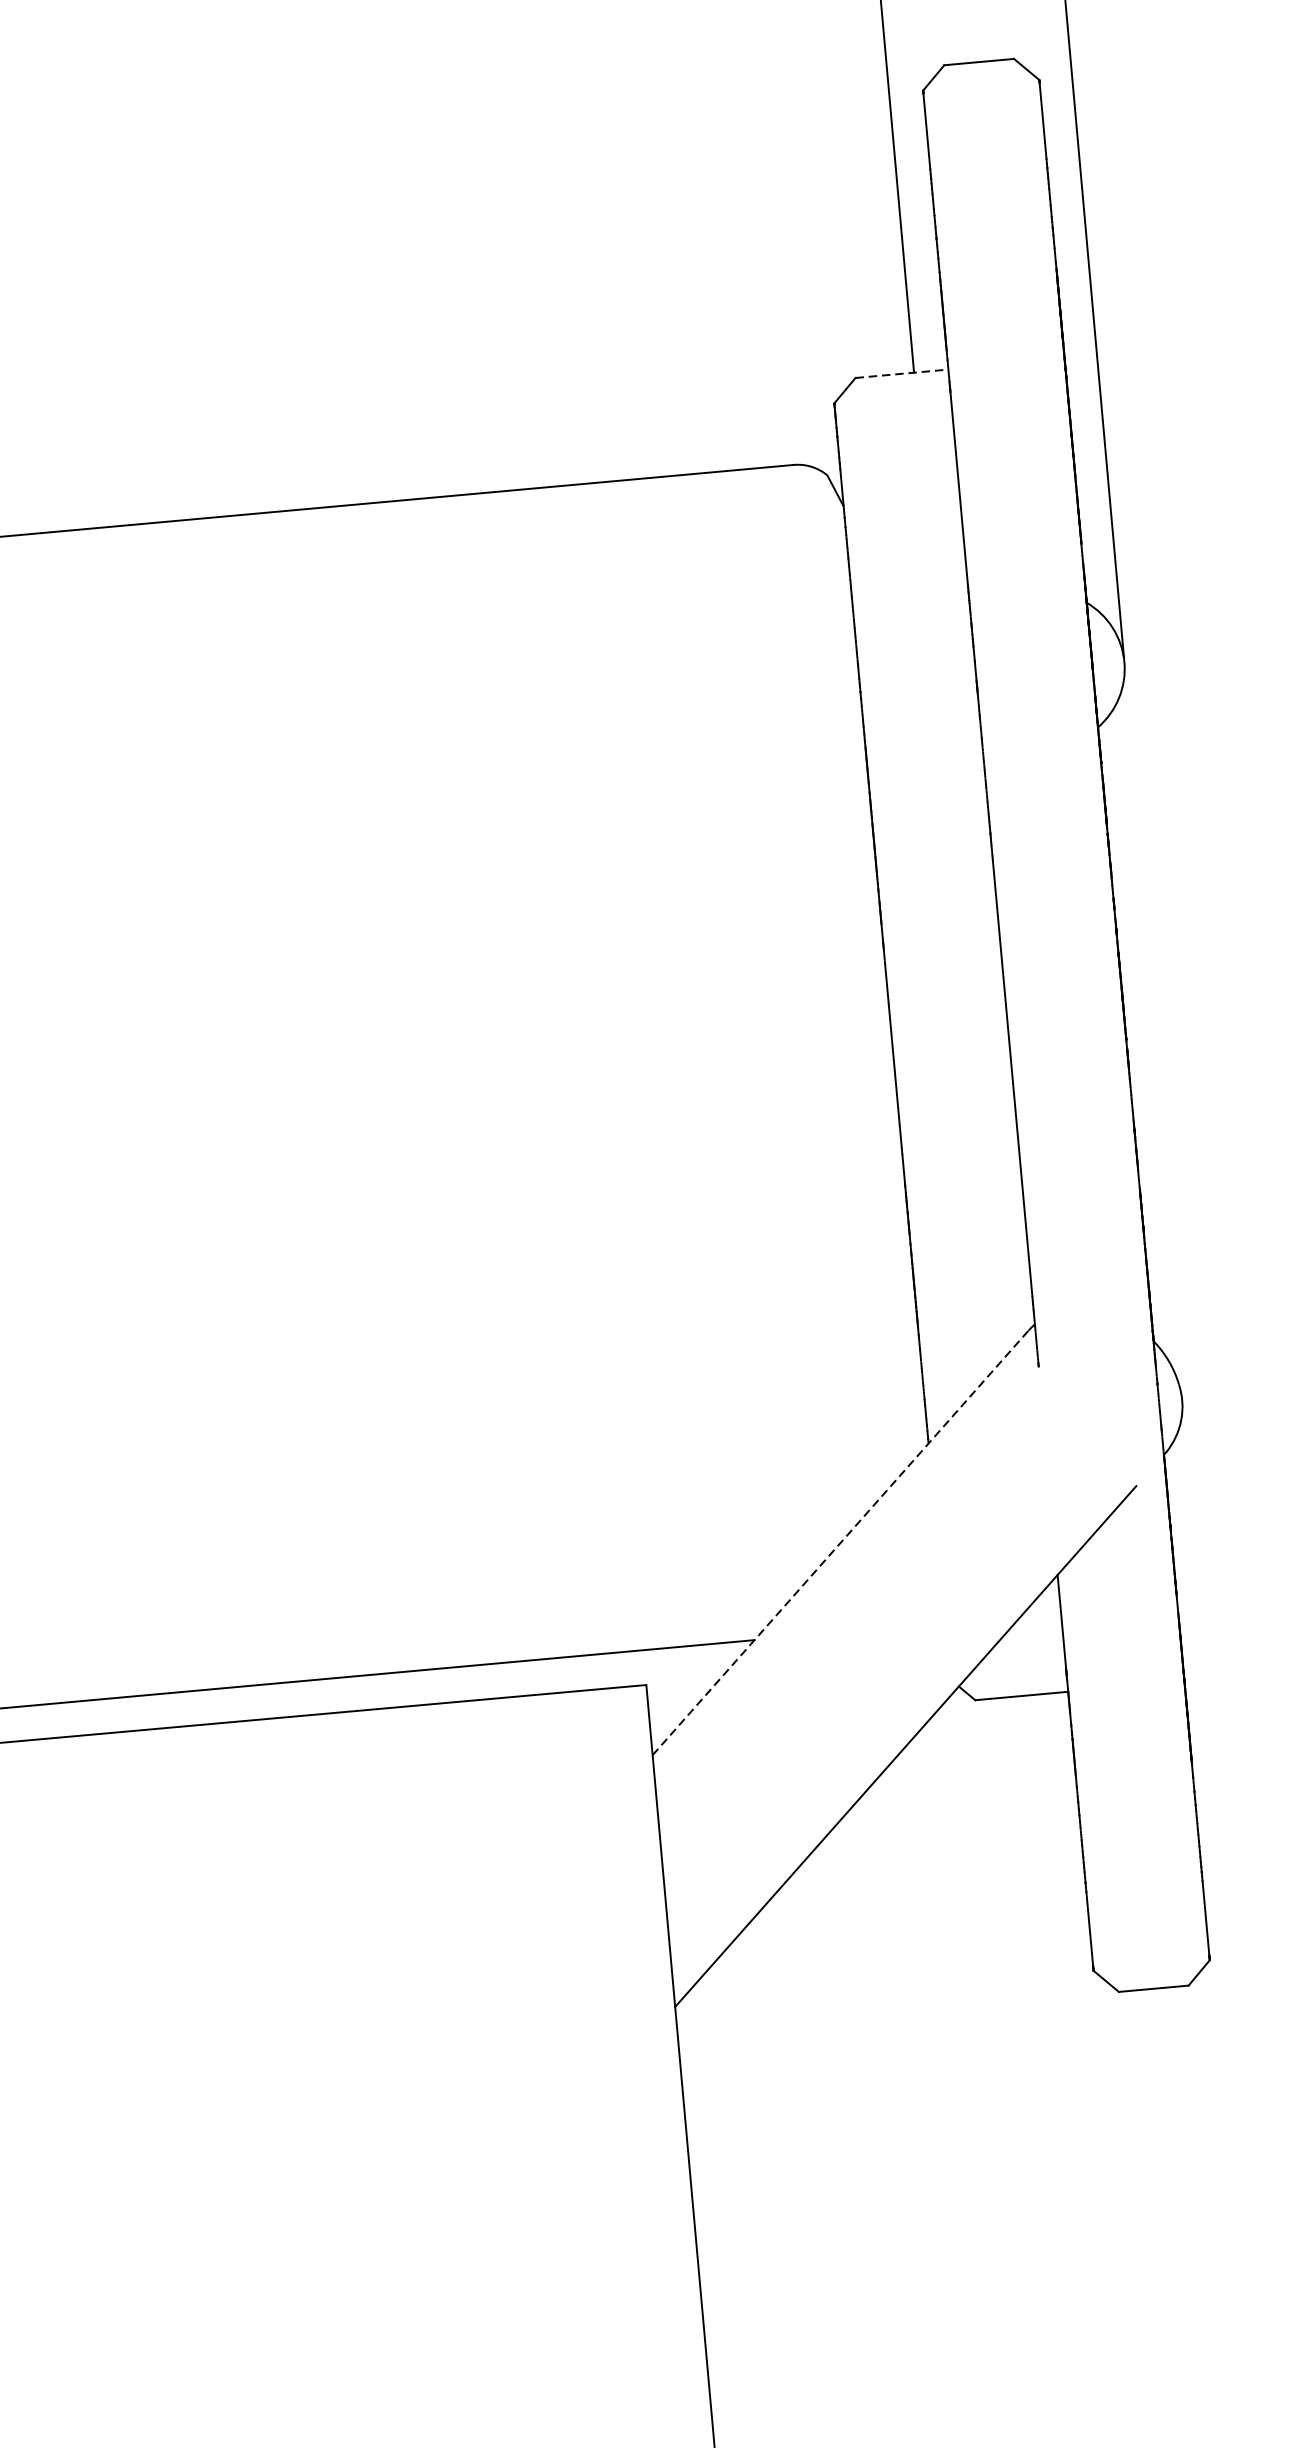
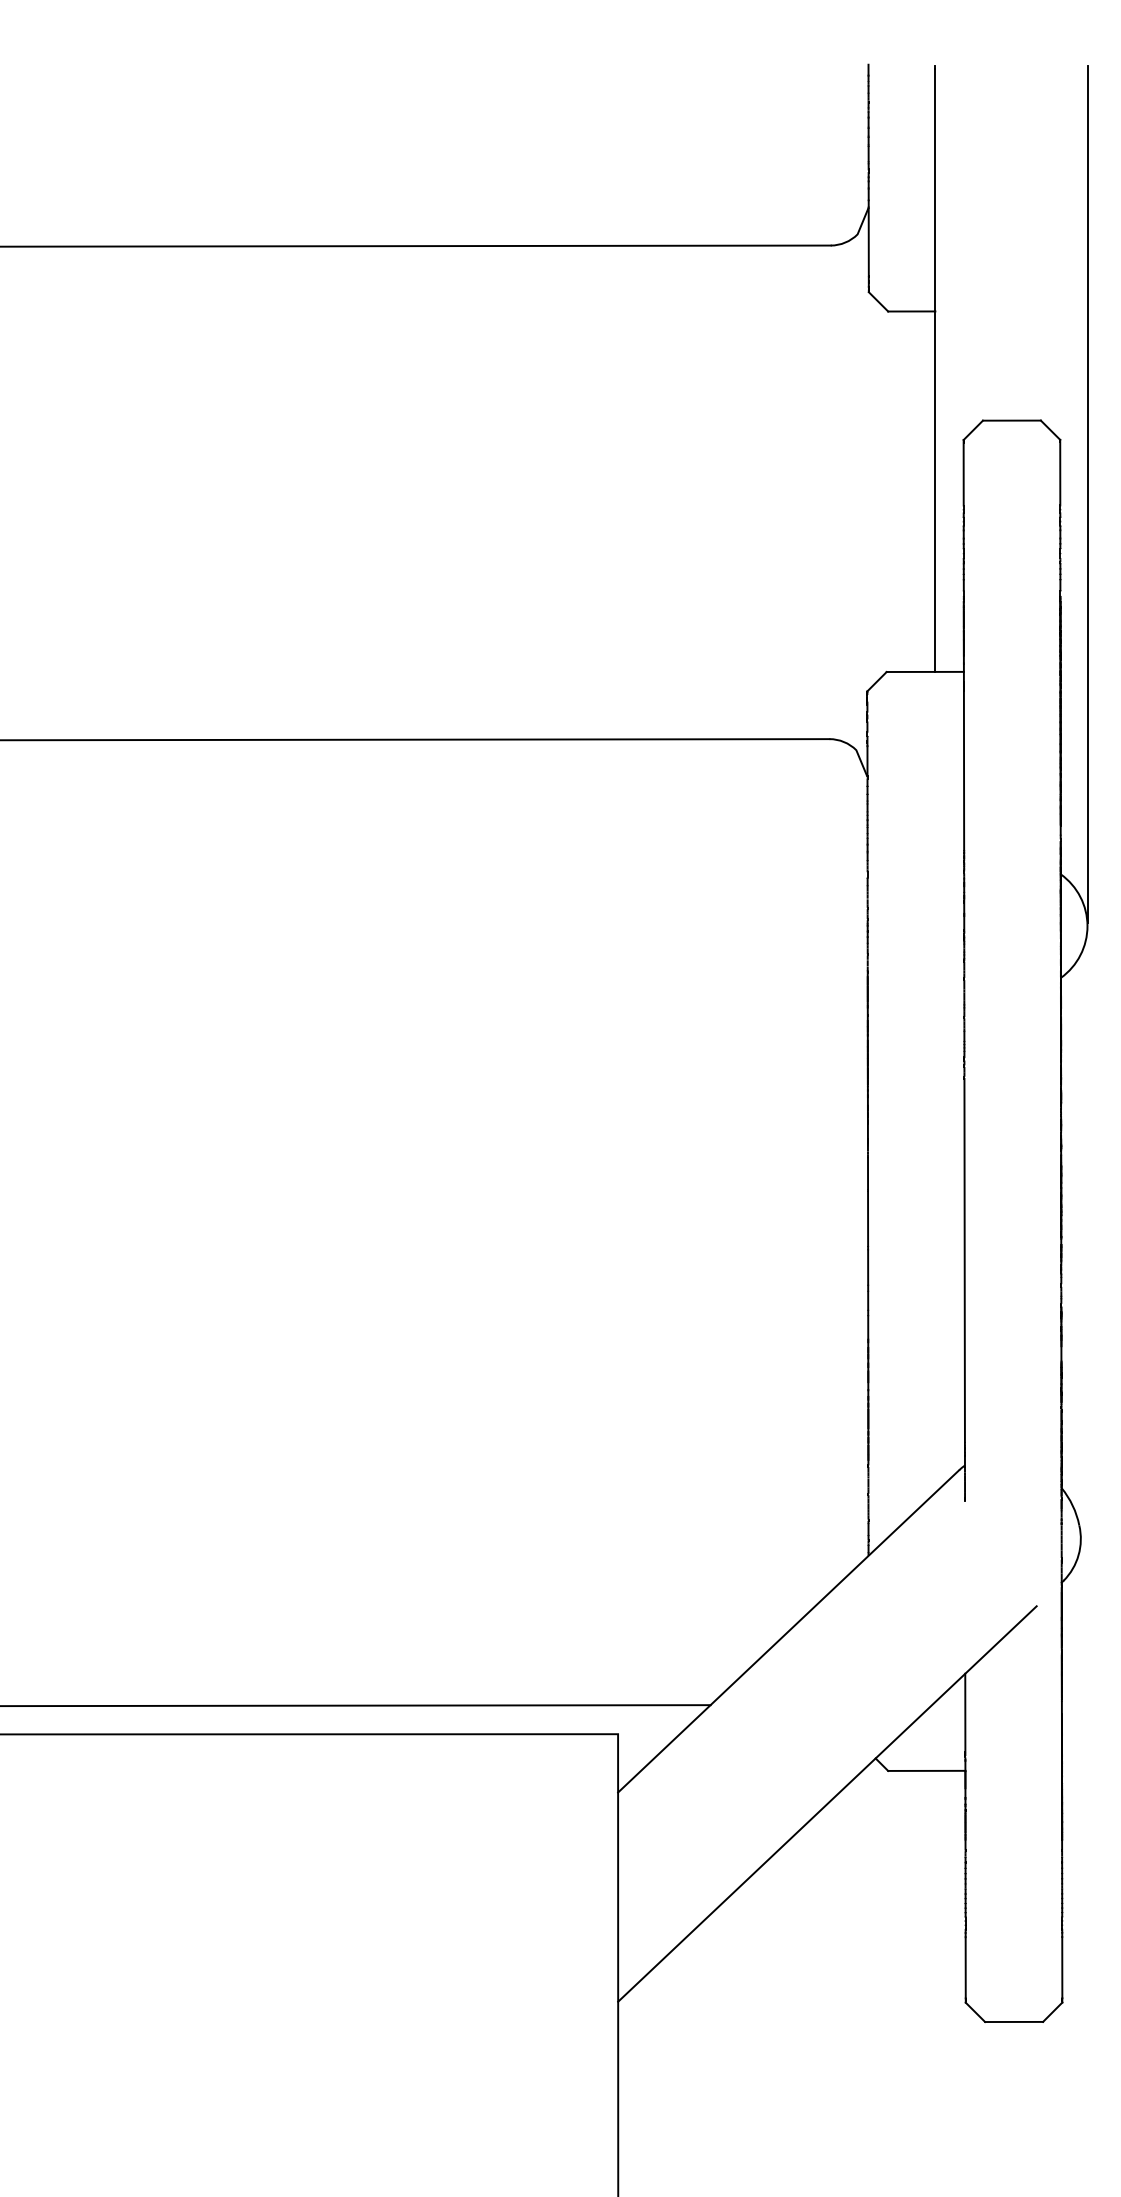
line: (902, 373) -> (925, 671), dashed -> solid
line: (840, 1543) -> (788, 1631), dashed -> solid

